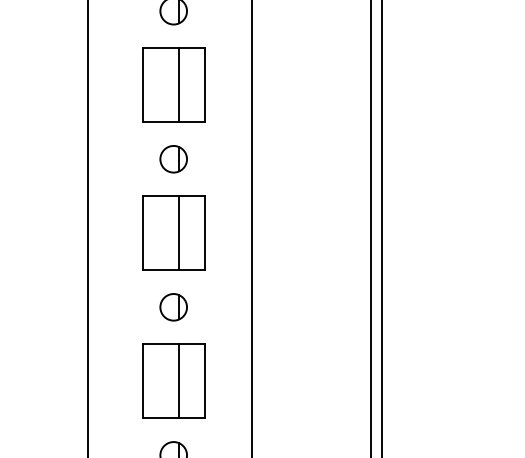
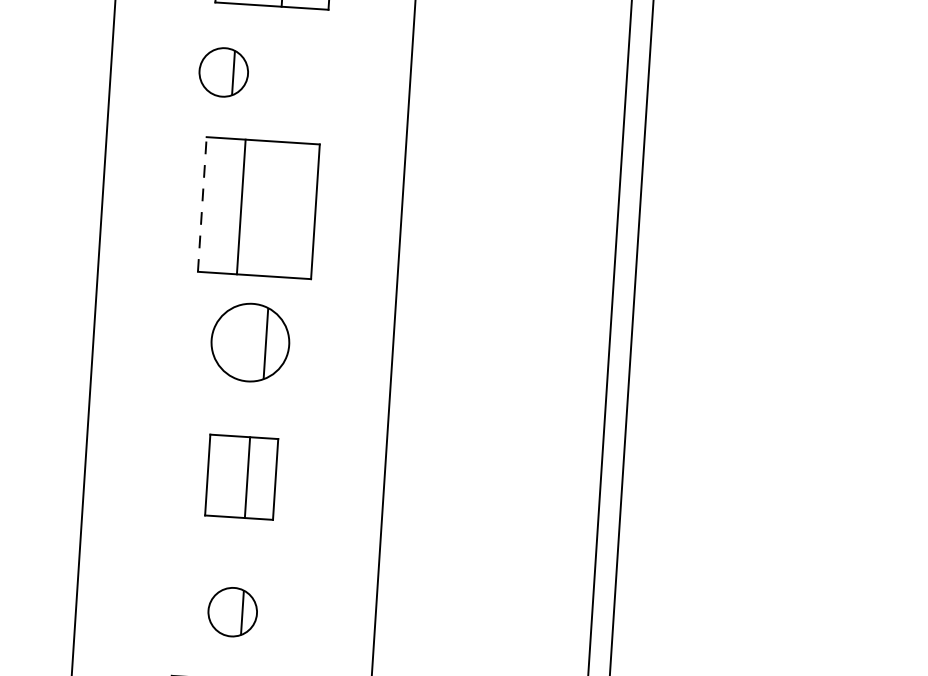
part: (173, 159) -> (223, 72), moved
line: (142, 232) -> (202, 203), solid -> dashed
line: (179, 233) -> (242, 207), moved
part: (173, 307) -> (249, 343), size x1.6
part: (173, 380) -> (241, 475), size x0.6

